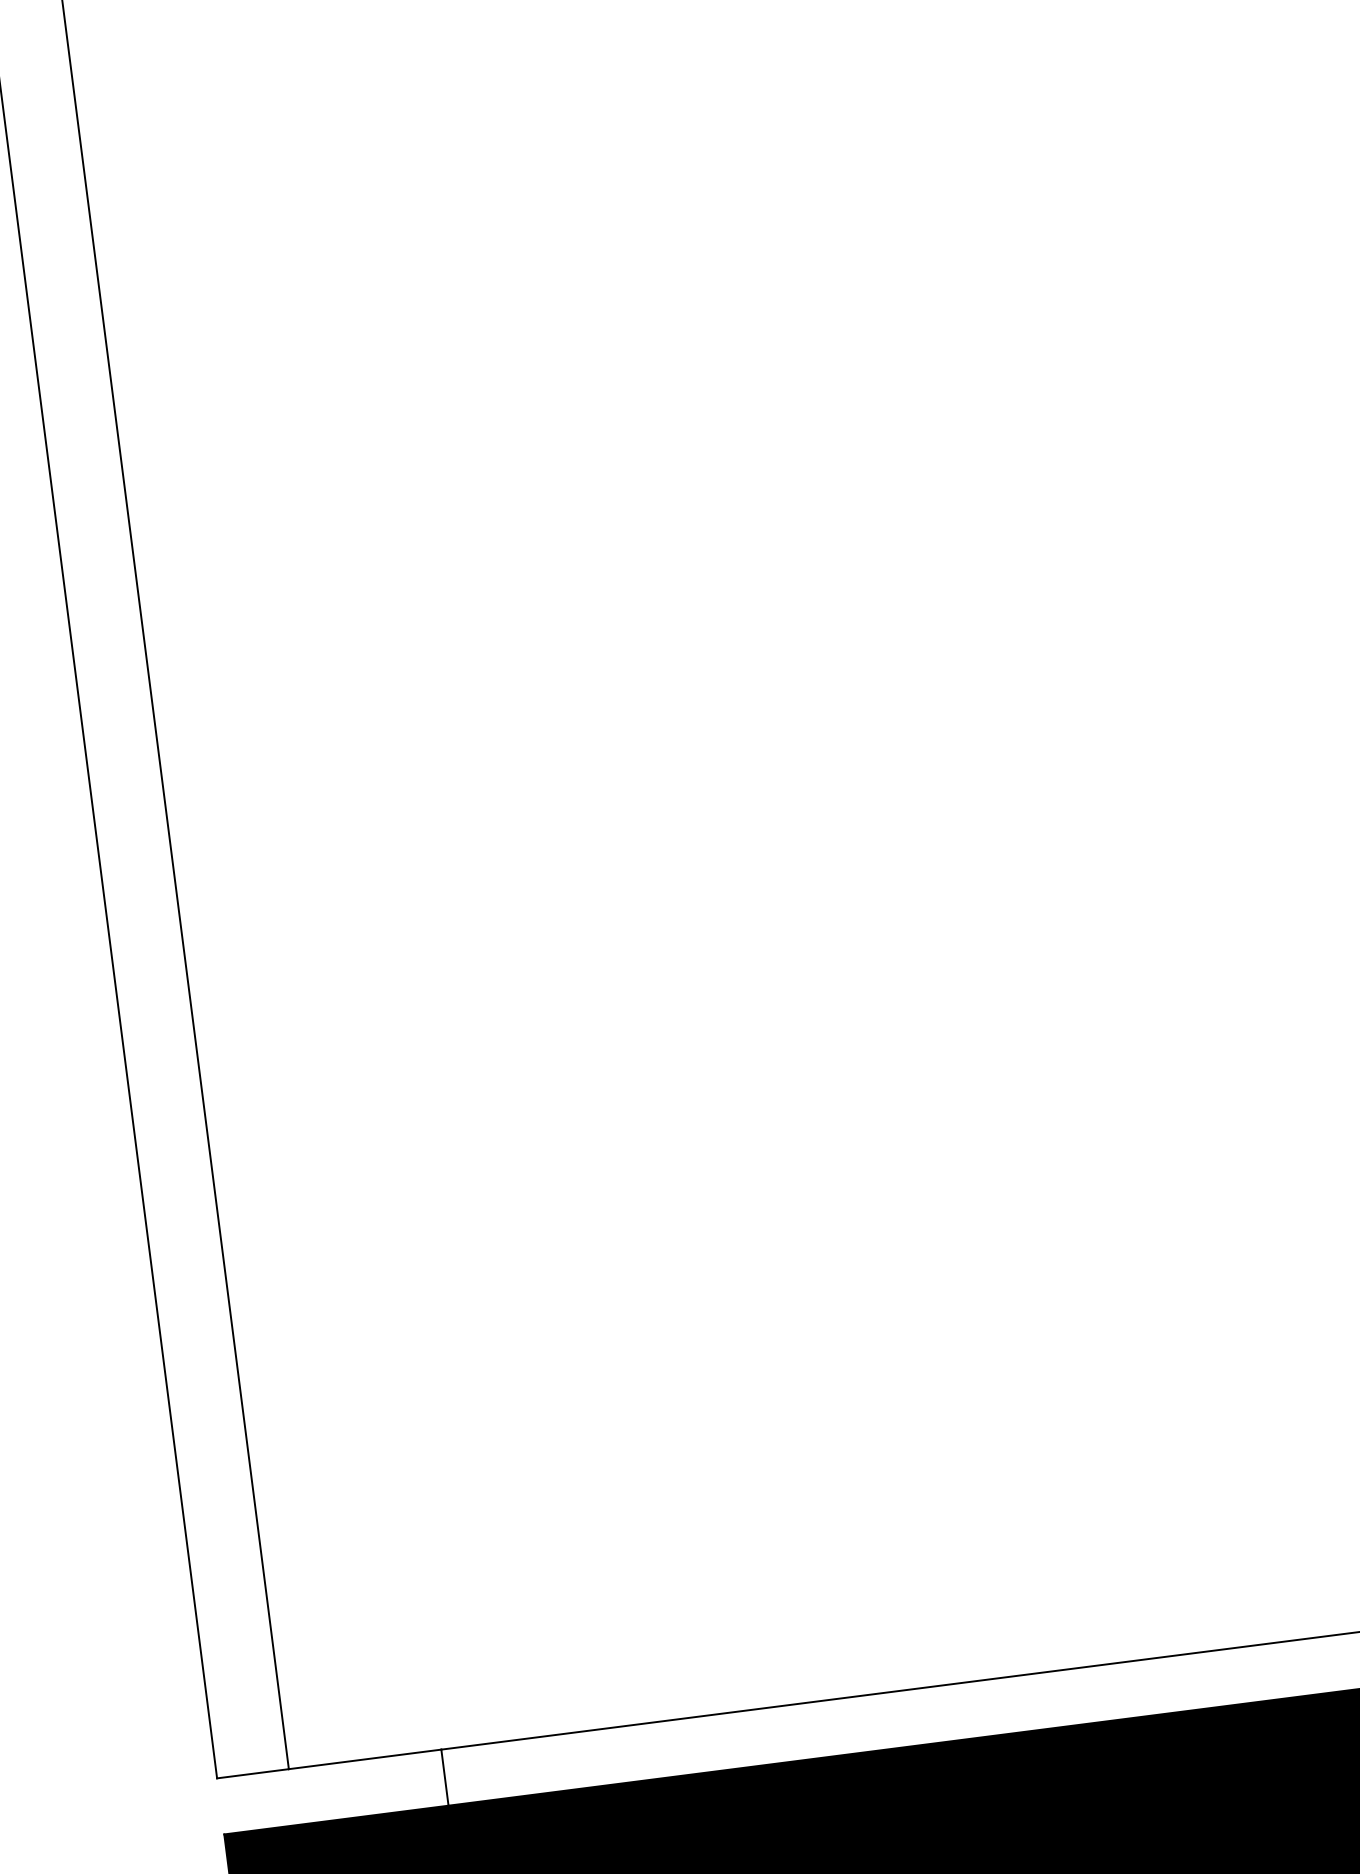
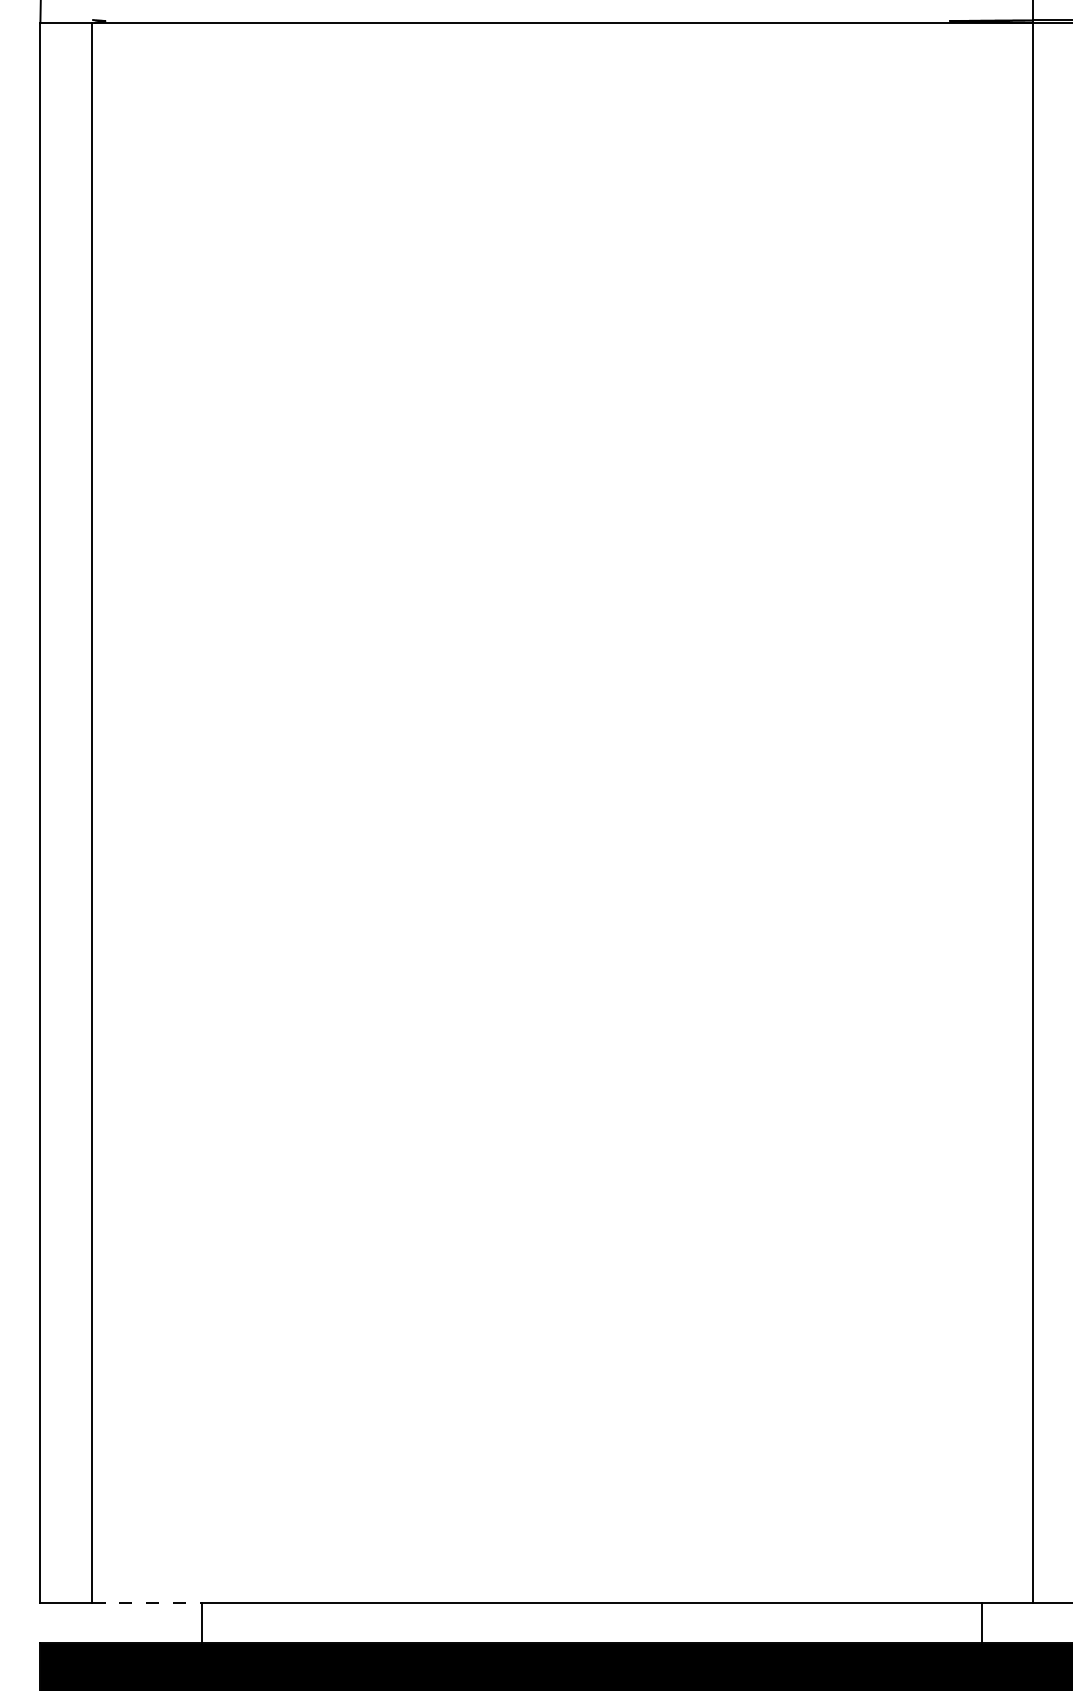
line: (364, 1759) -> (146, 1603), solid -> dashed

